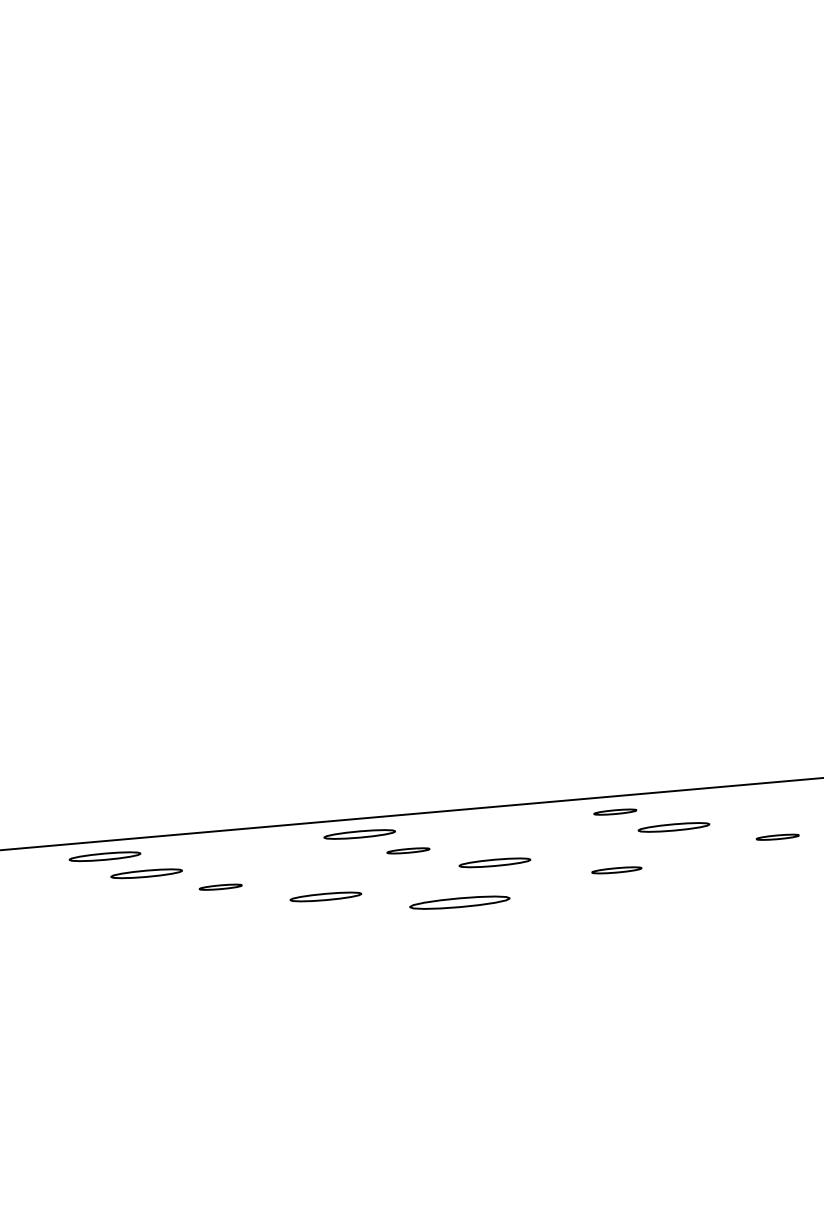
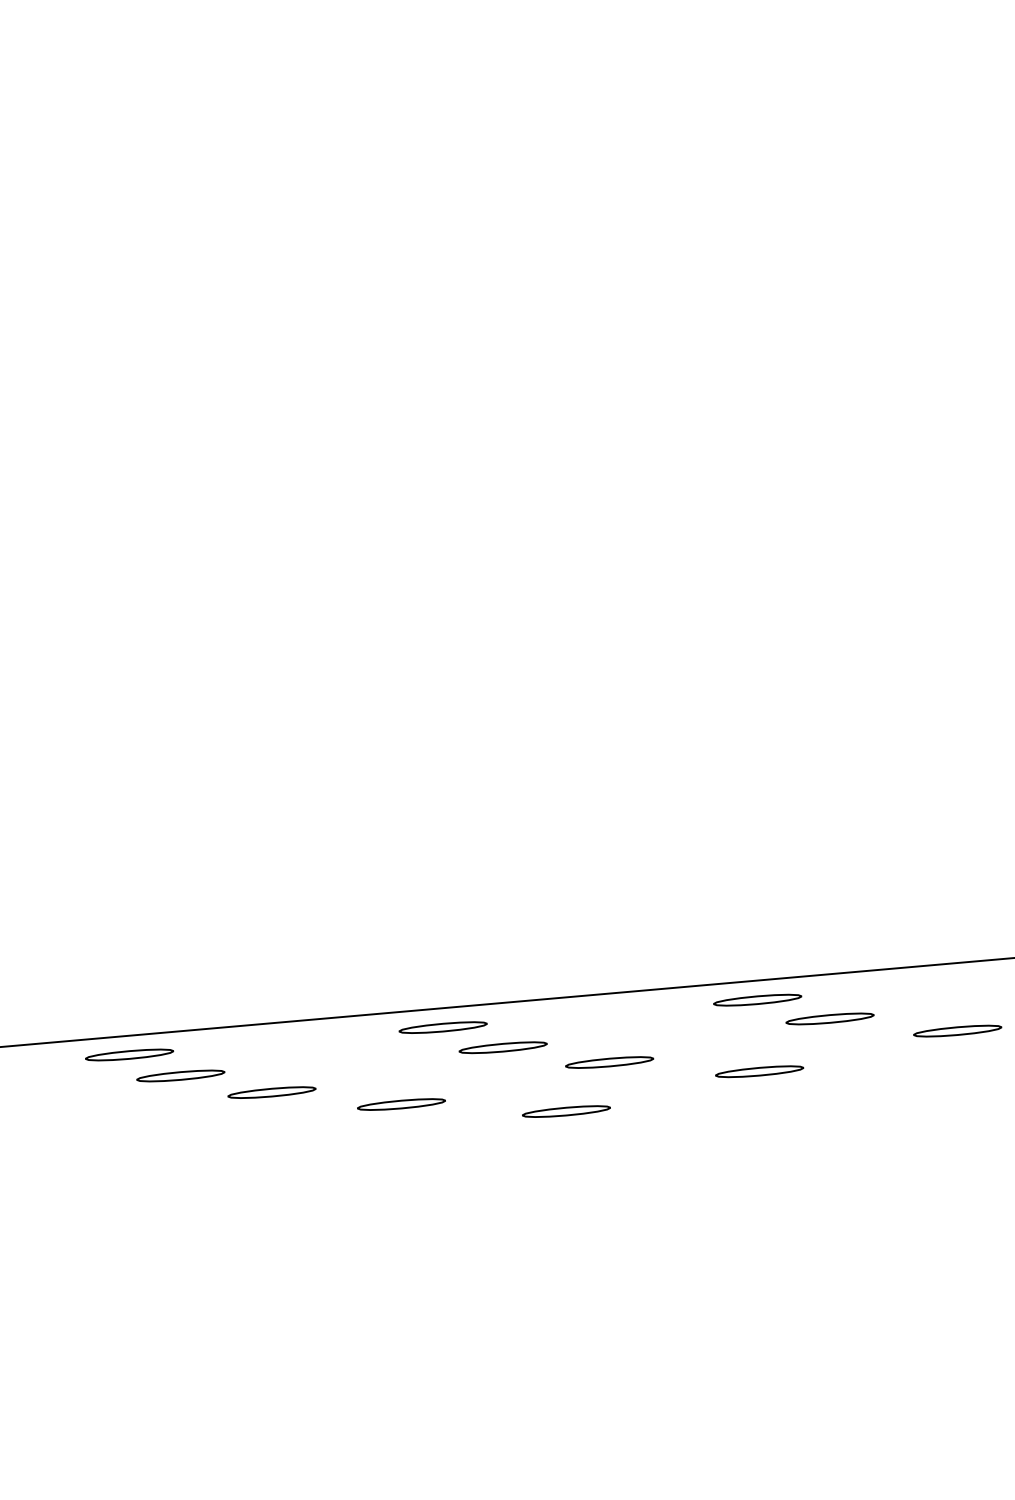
part: (615, 811) -> (757, 999), size x1.67
part: (777, 836) -> (957, 1030), size x1.67
part: (407, 850) -> (502, 1047), size x1.67
part: (616, 870) -> (759, 1071), size x1.43
part: (220, 887) -> (271, 1092), size x1.67
part: (459, 902) -> (566, 1111), size x0.71

